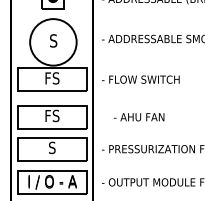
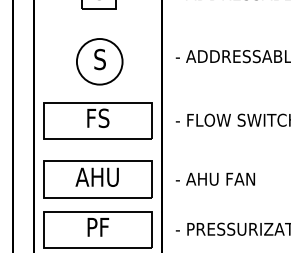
circle: (52, 41) -> (98, 60), size x0.62
text: (51, 115) -> (96, 176), FS -> AHU
text: (139, 117) -> (215, 179), moved
text: (52, 147) -> (98, 226), S -> PF

